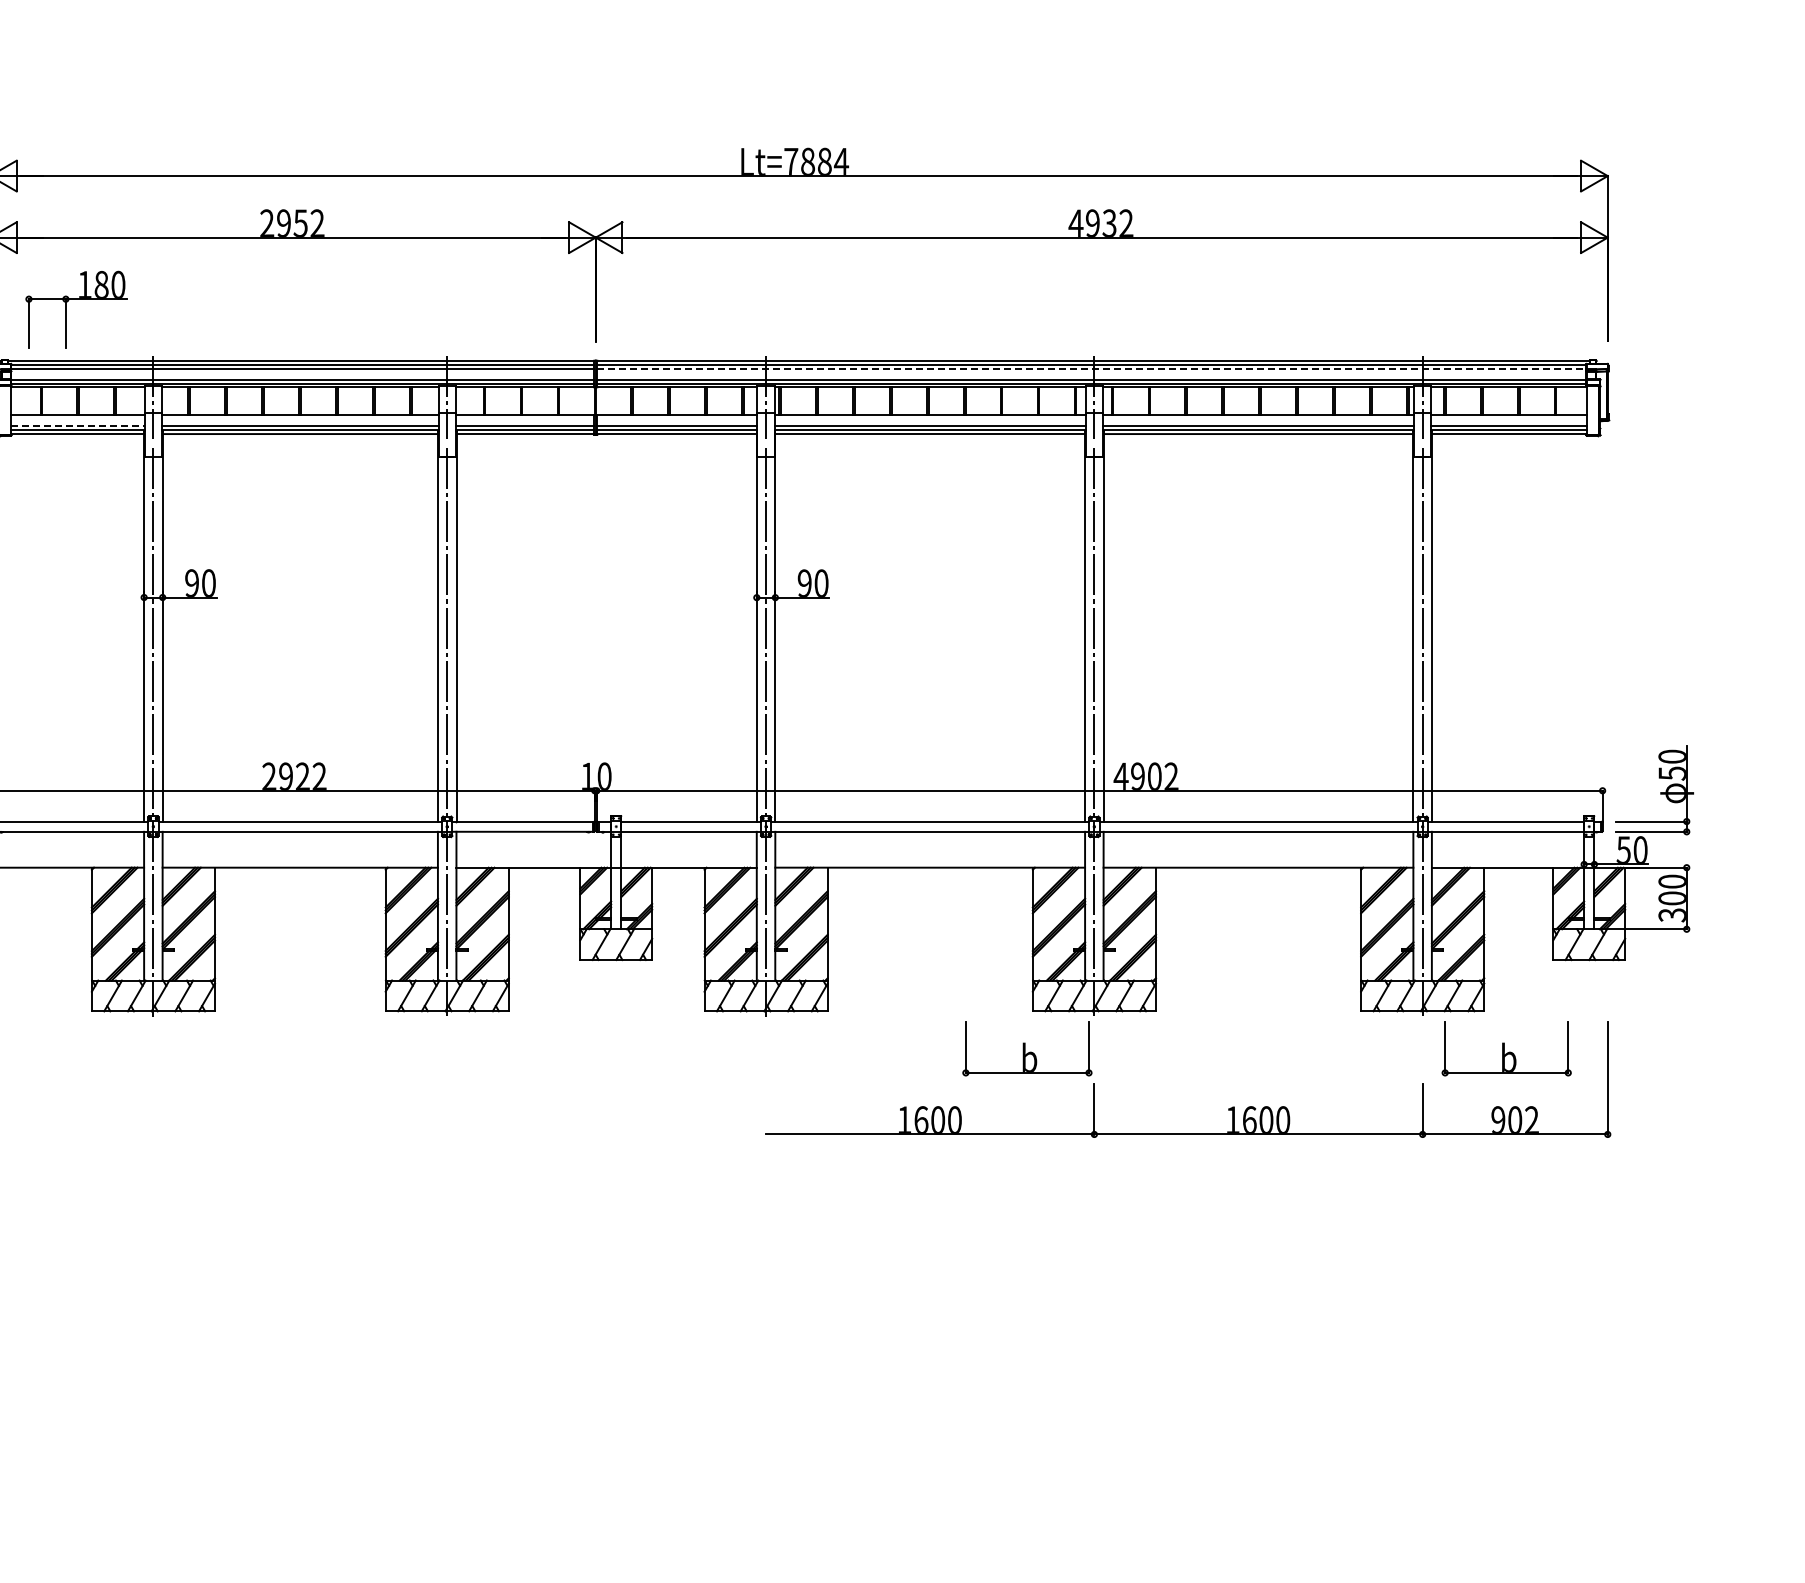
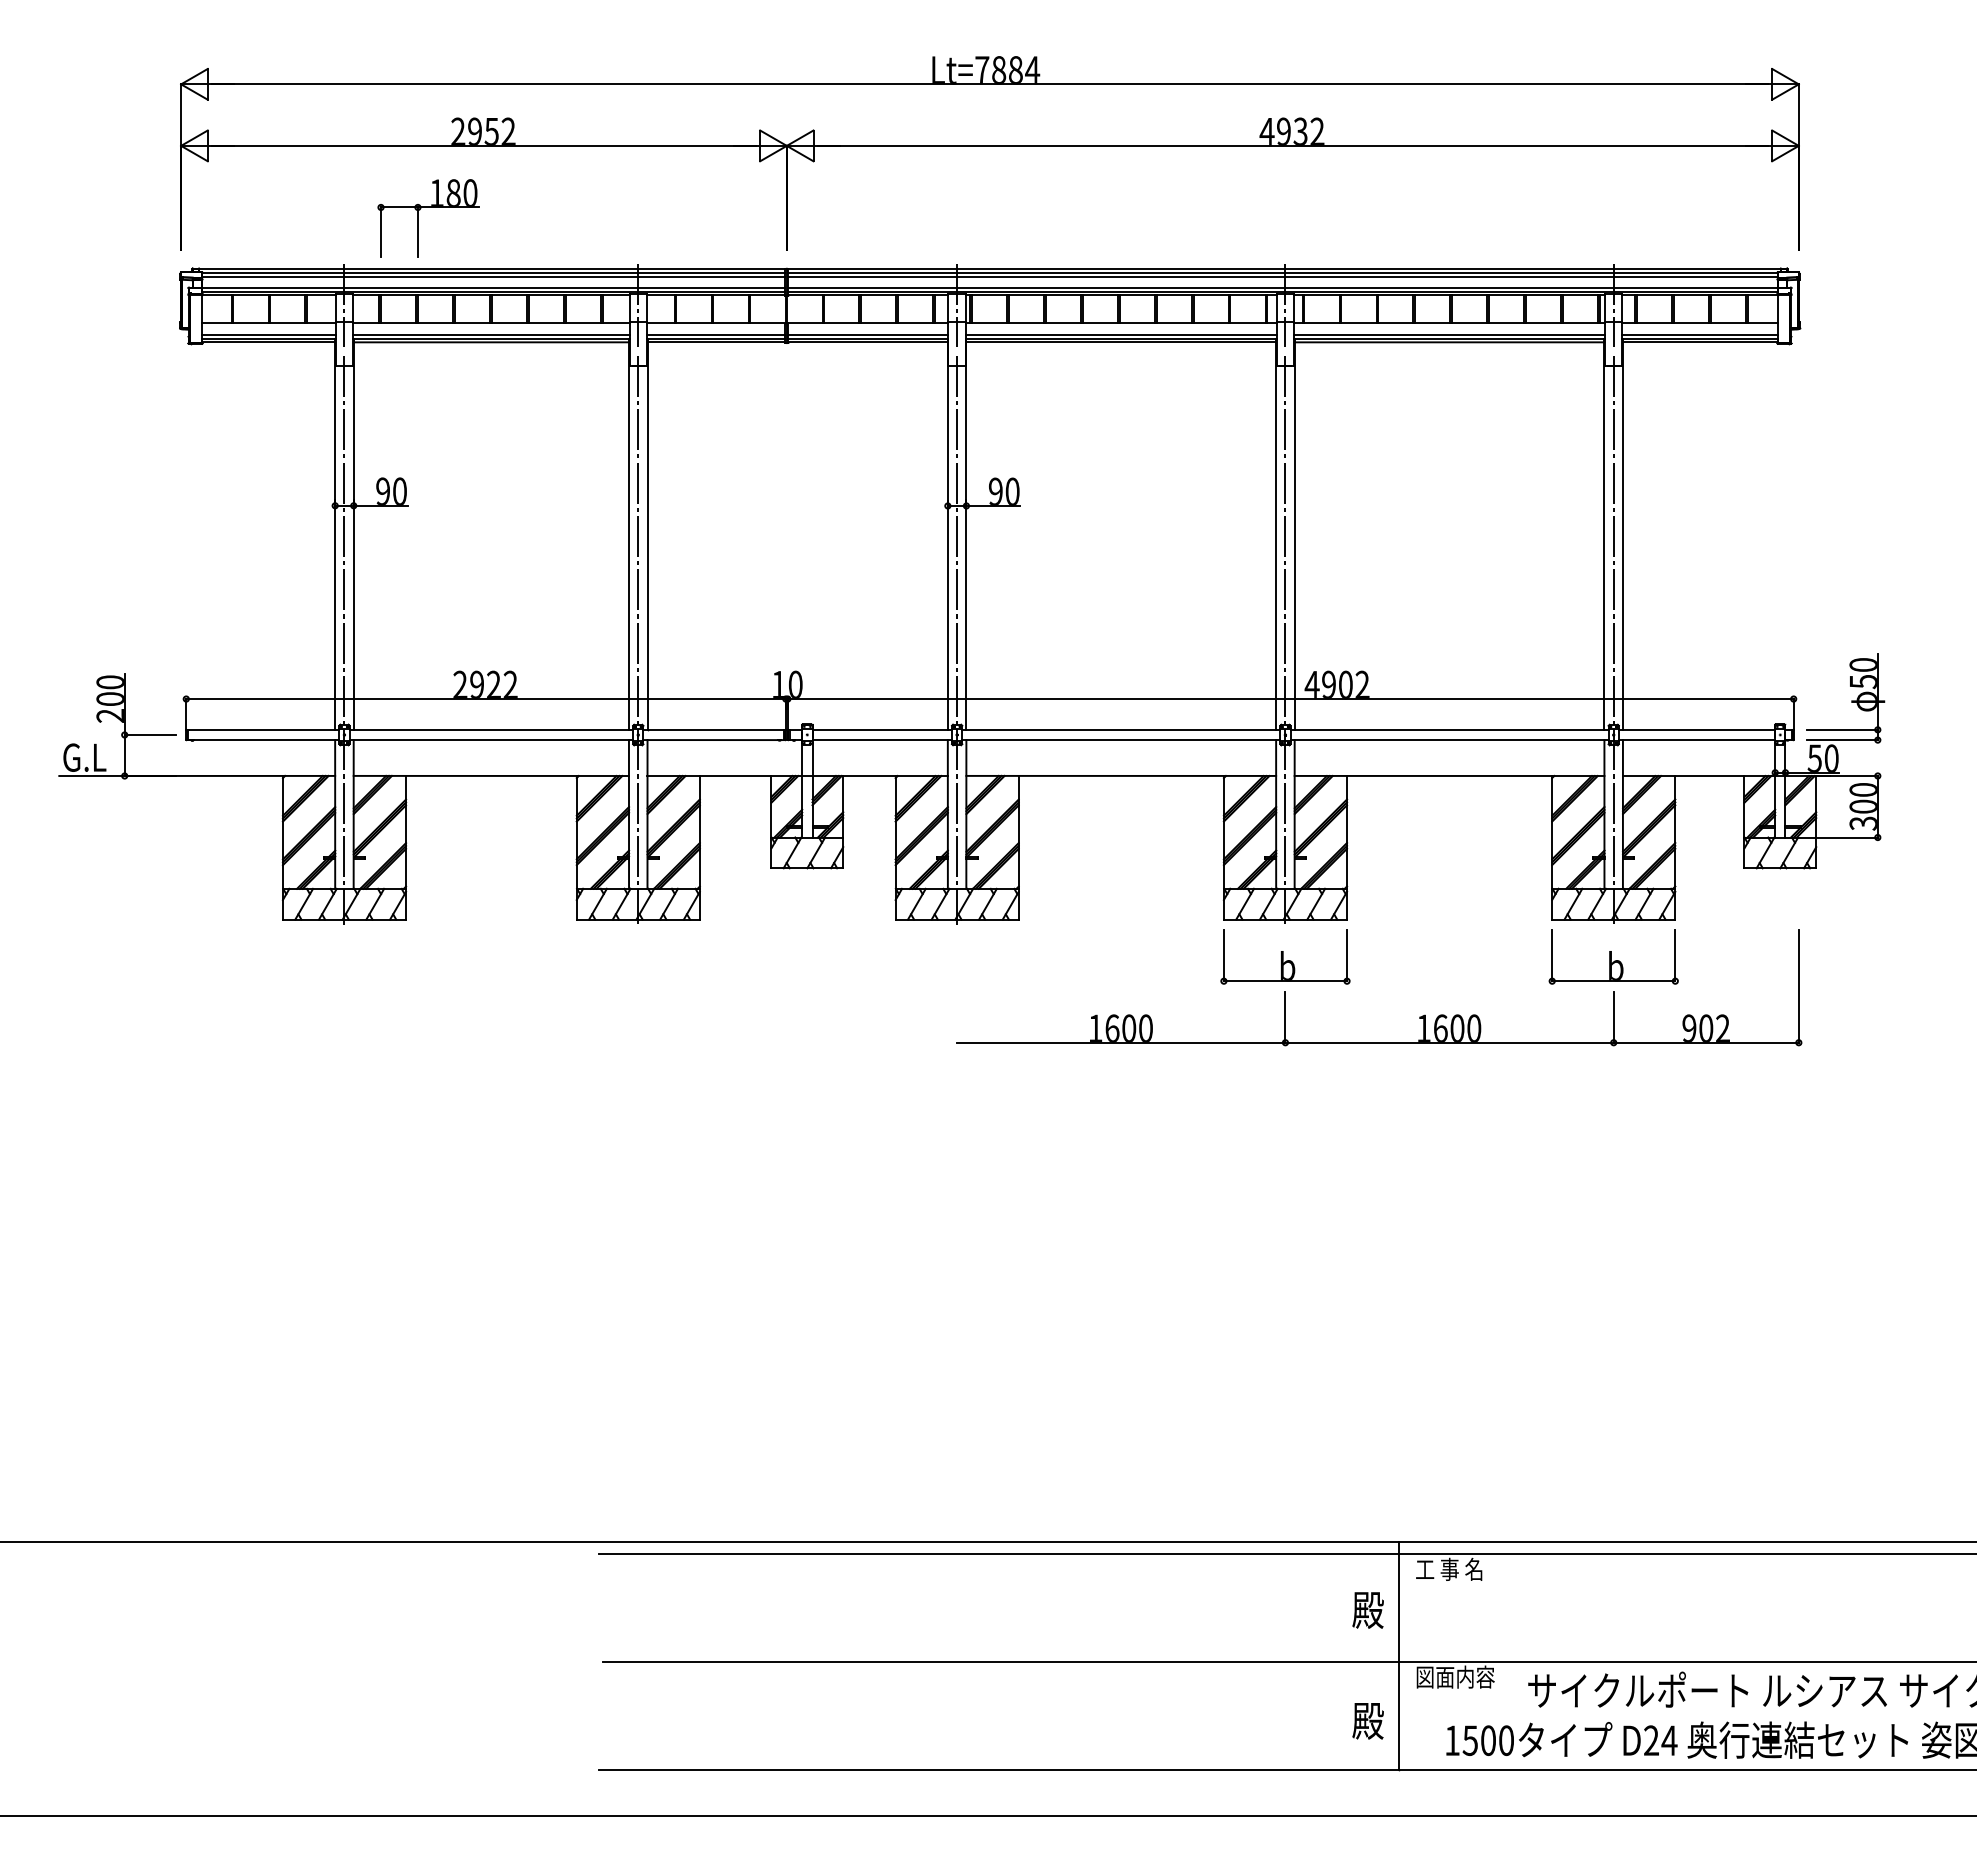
part: (66, 310) -> (418, 218), moved
line: (1091, 369) -> (1282, 277), dashed -> solid
line: (77, 426) -> (268, 334), dashed -> solid
part: (1027, 1048) -> (1285, 956), moved
part: (1506, 1048) -> (1613, 956), moved

